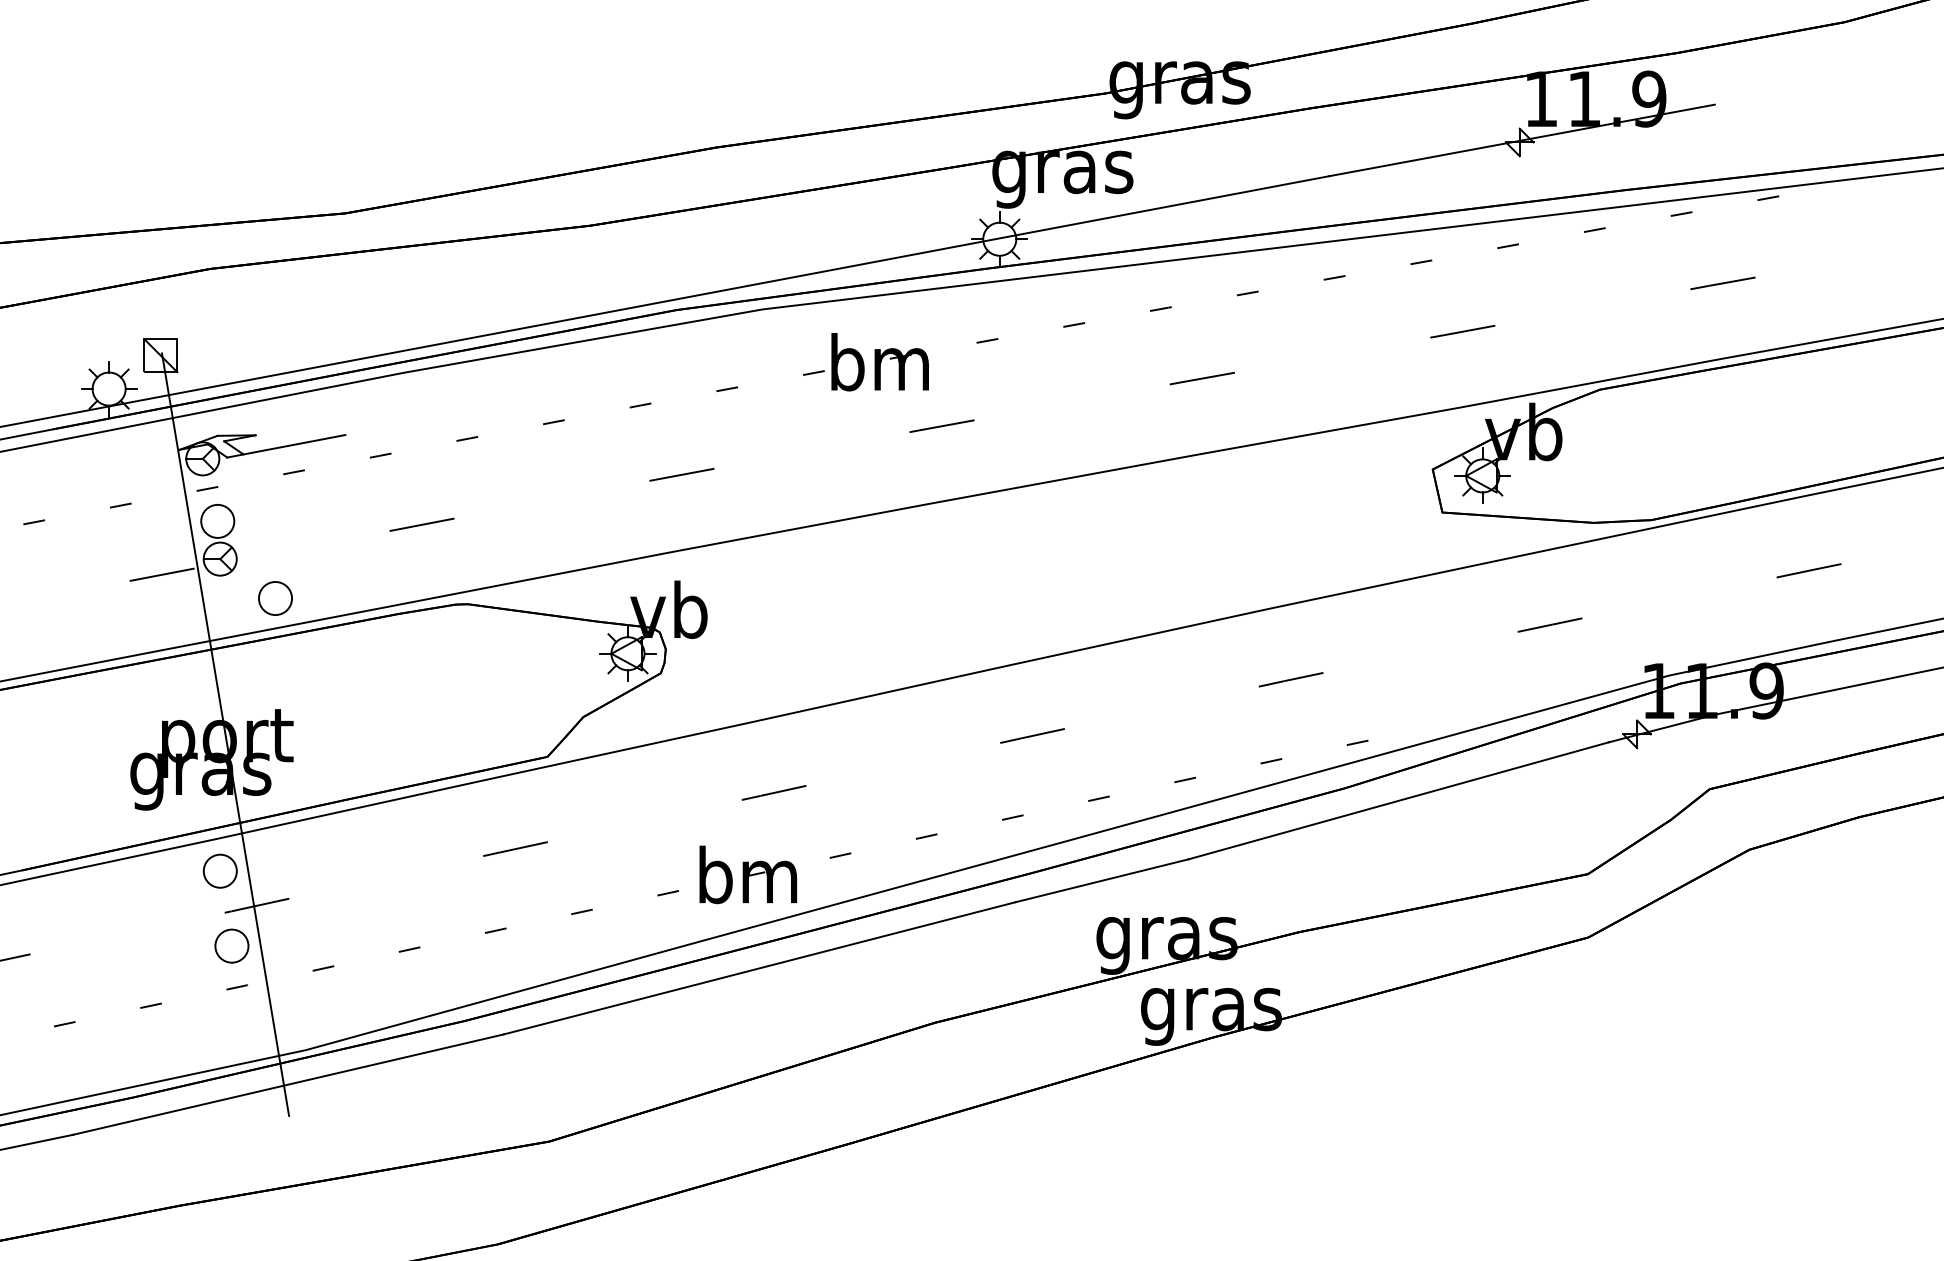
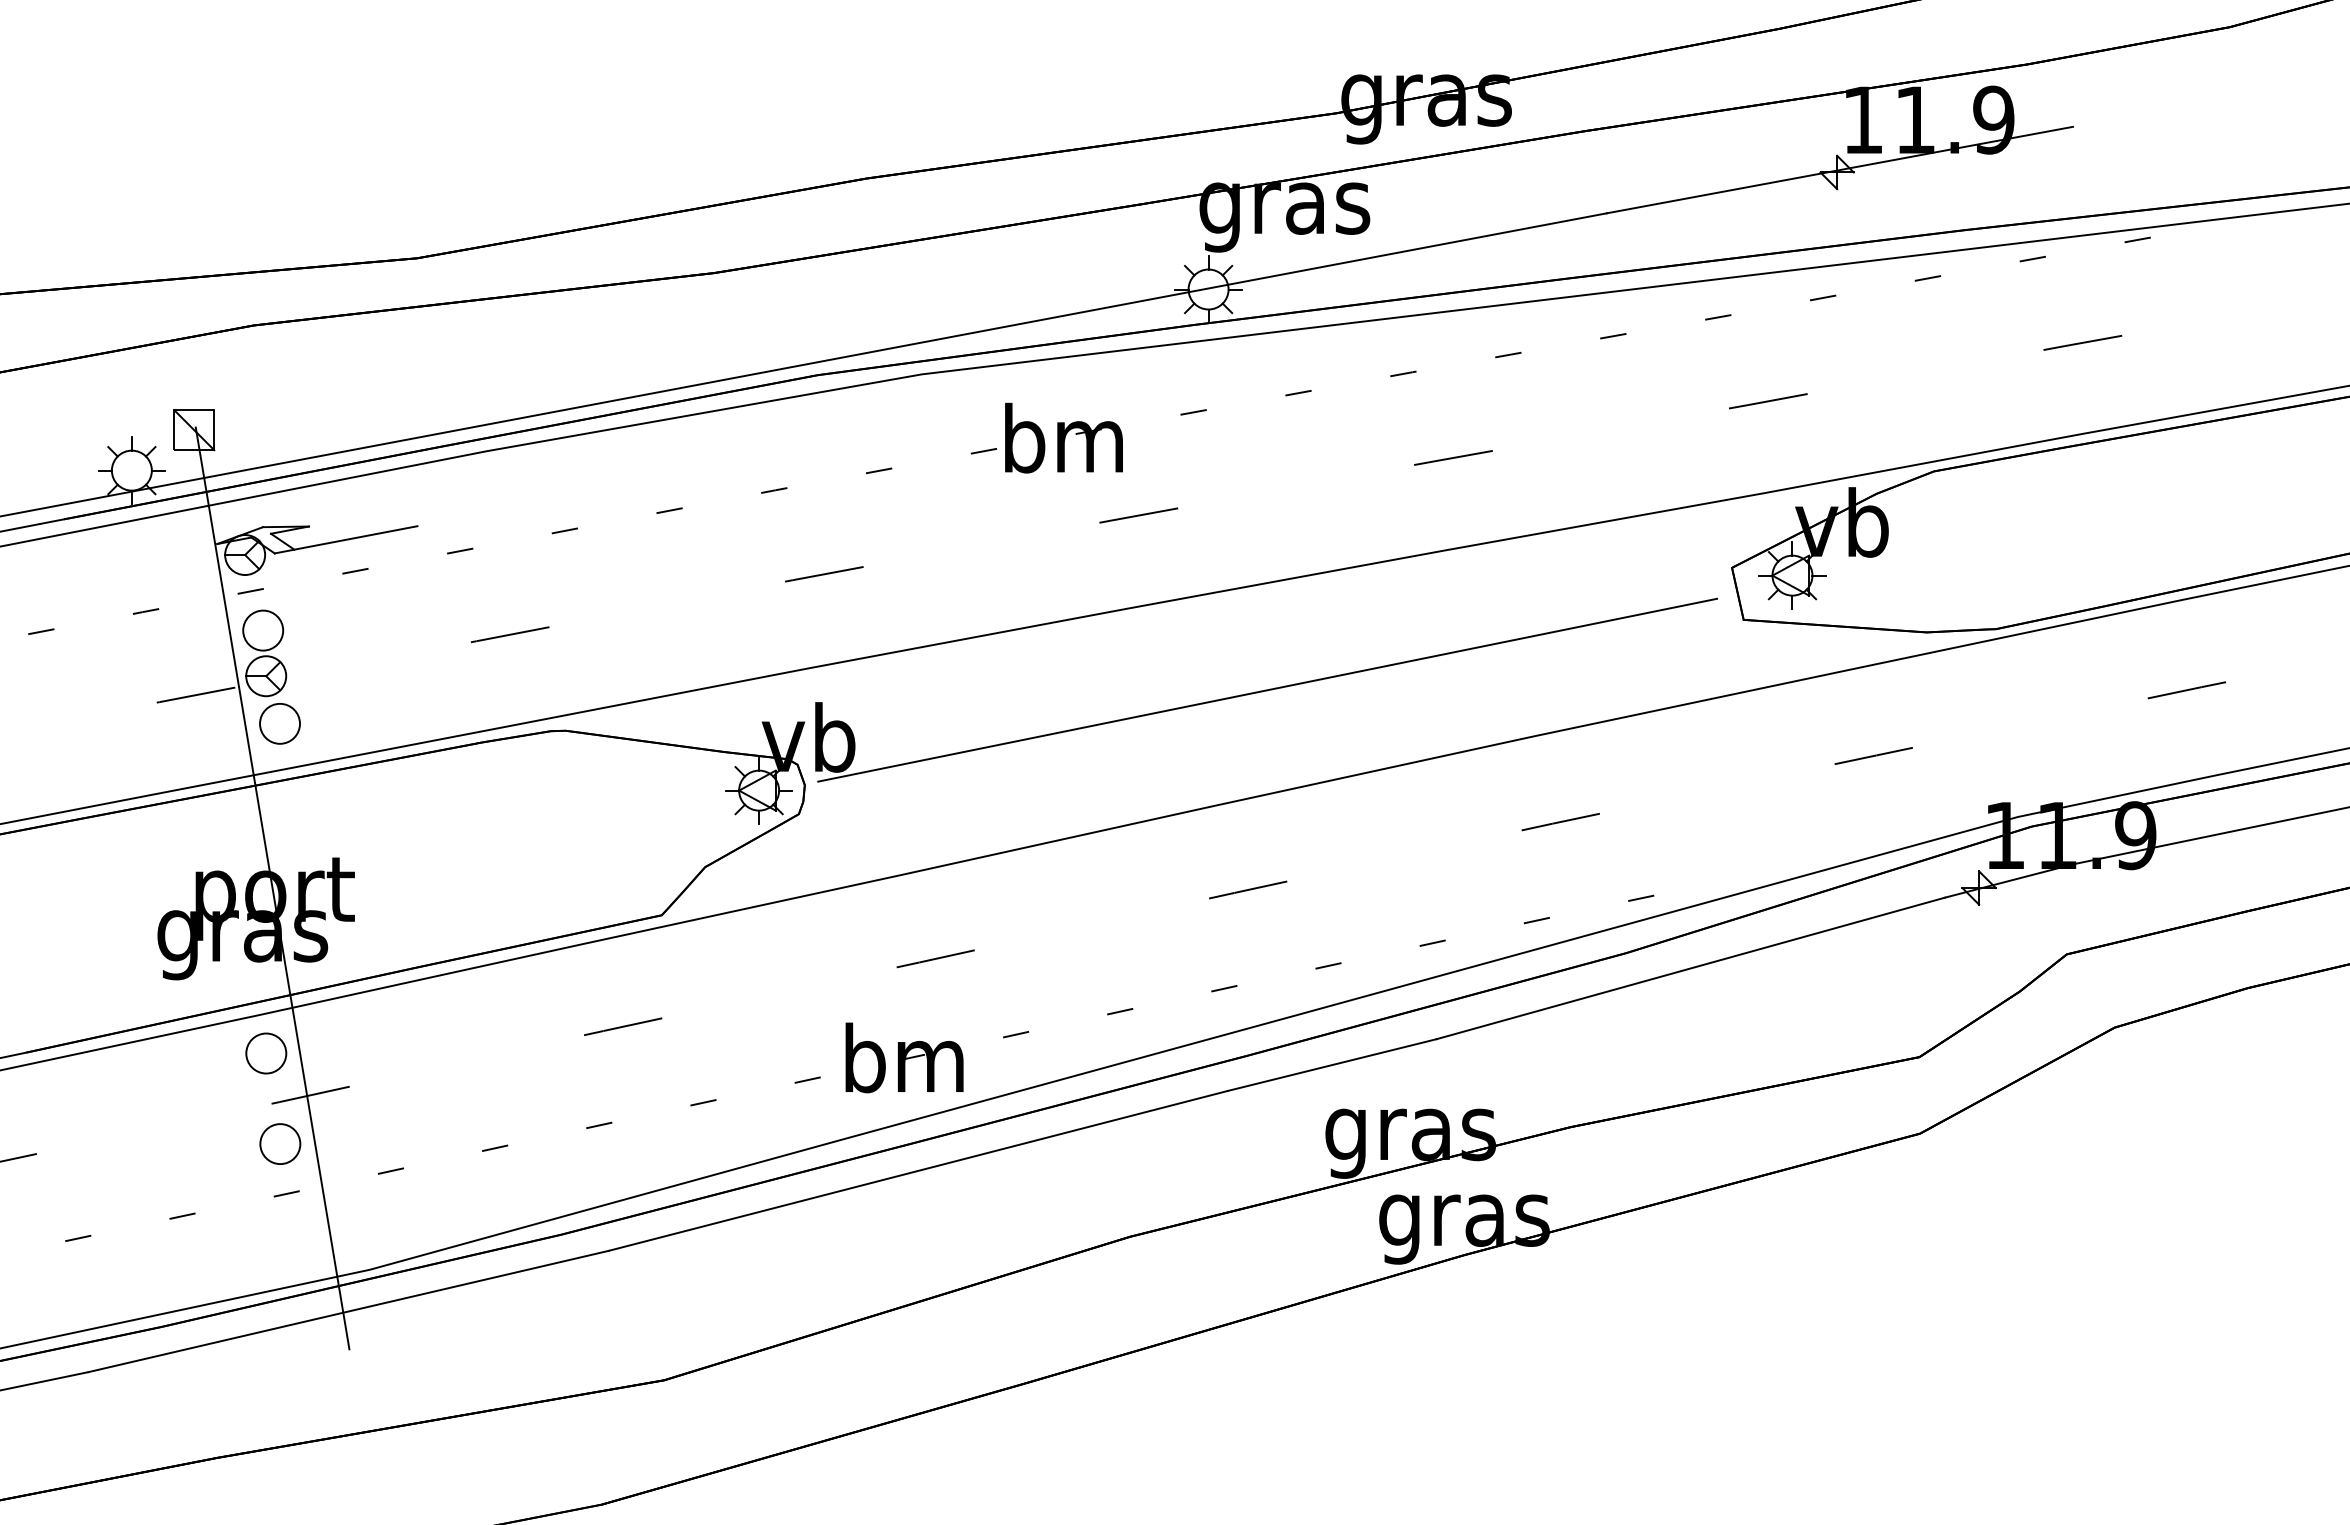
line: (1048, 570) -> (1267, 689), added
part: (275, 598) -> (279, 723), moved

